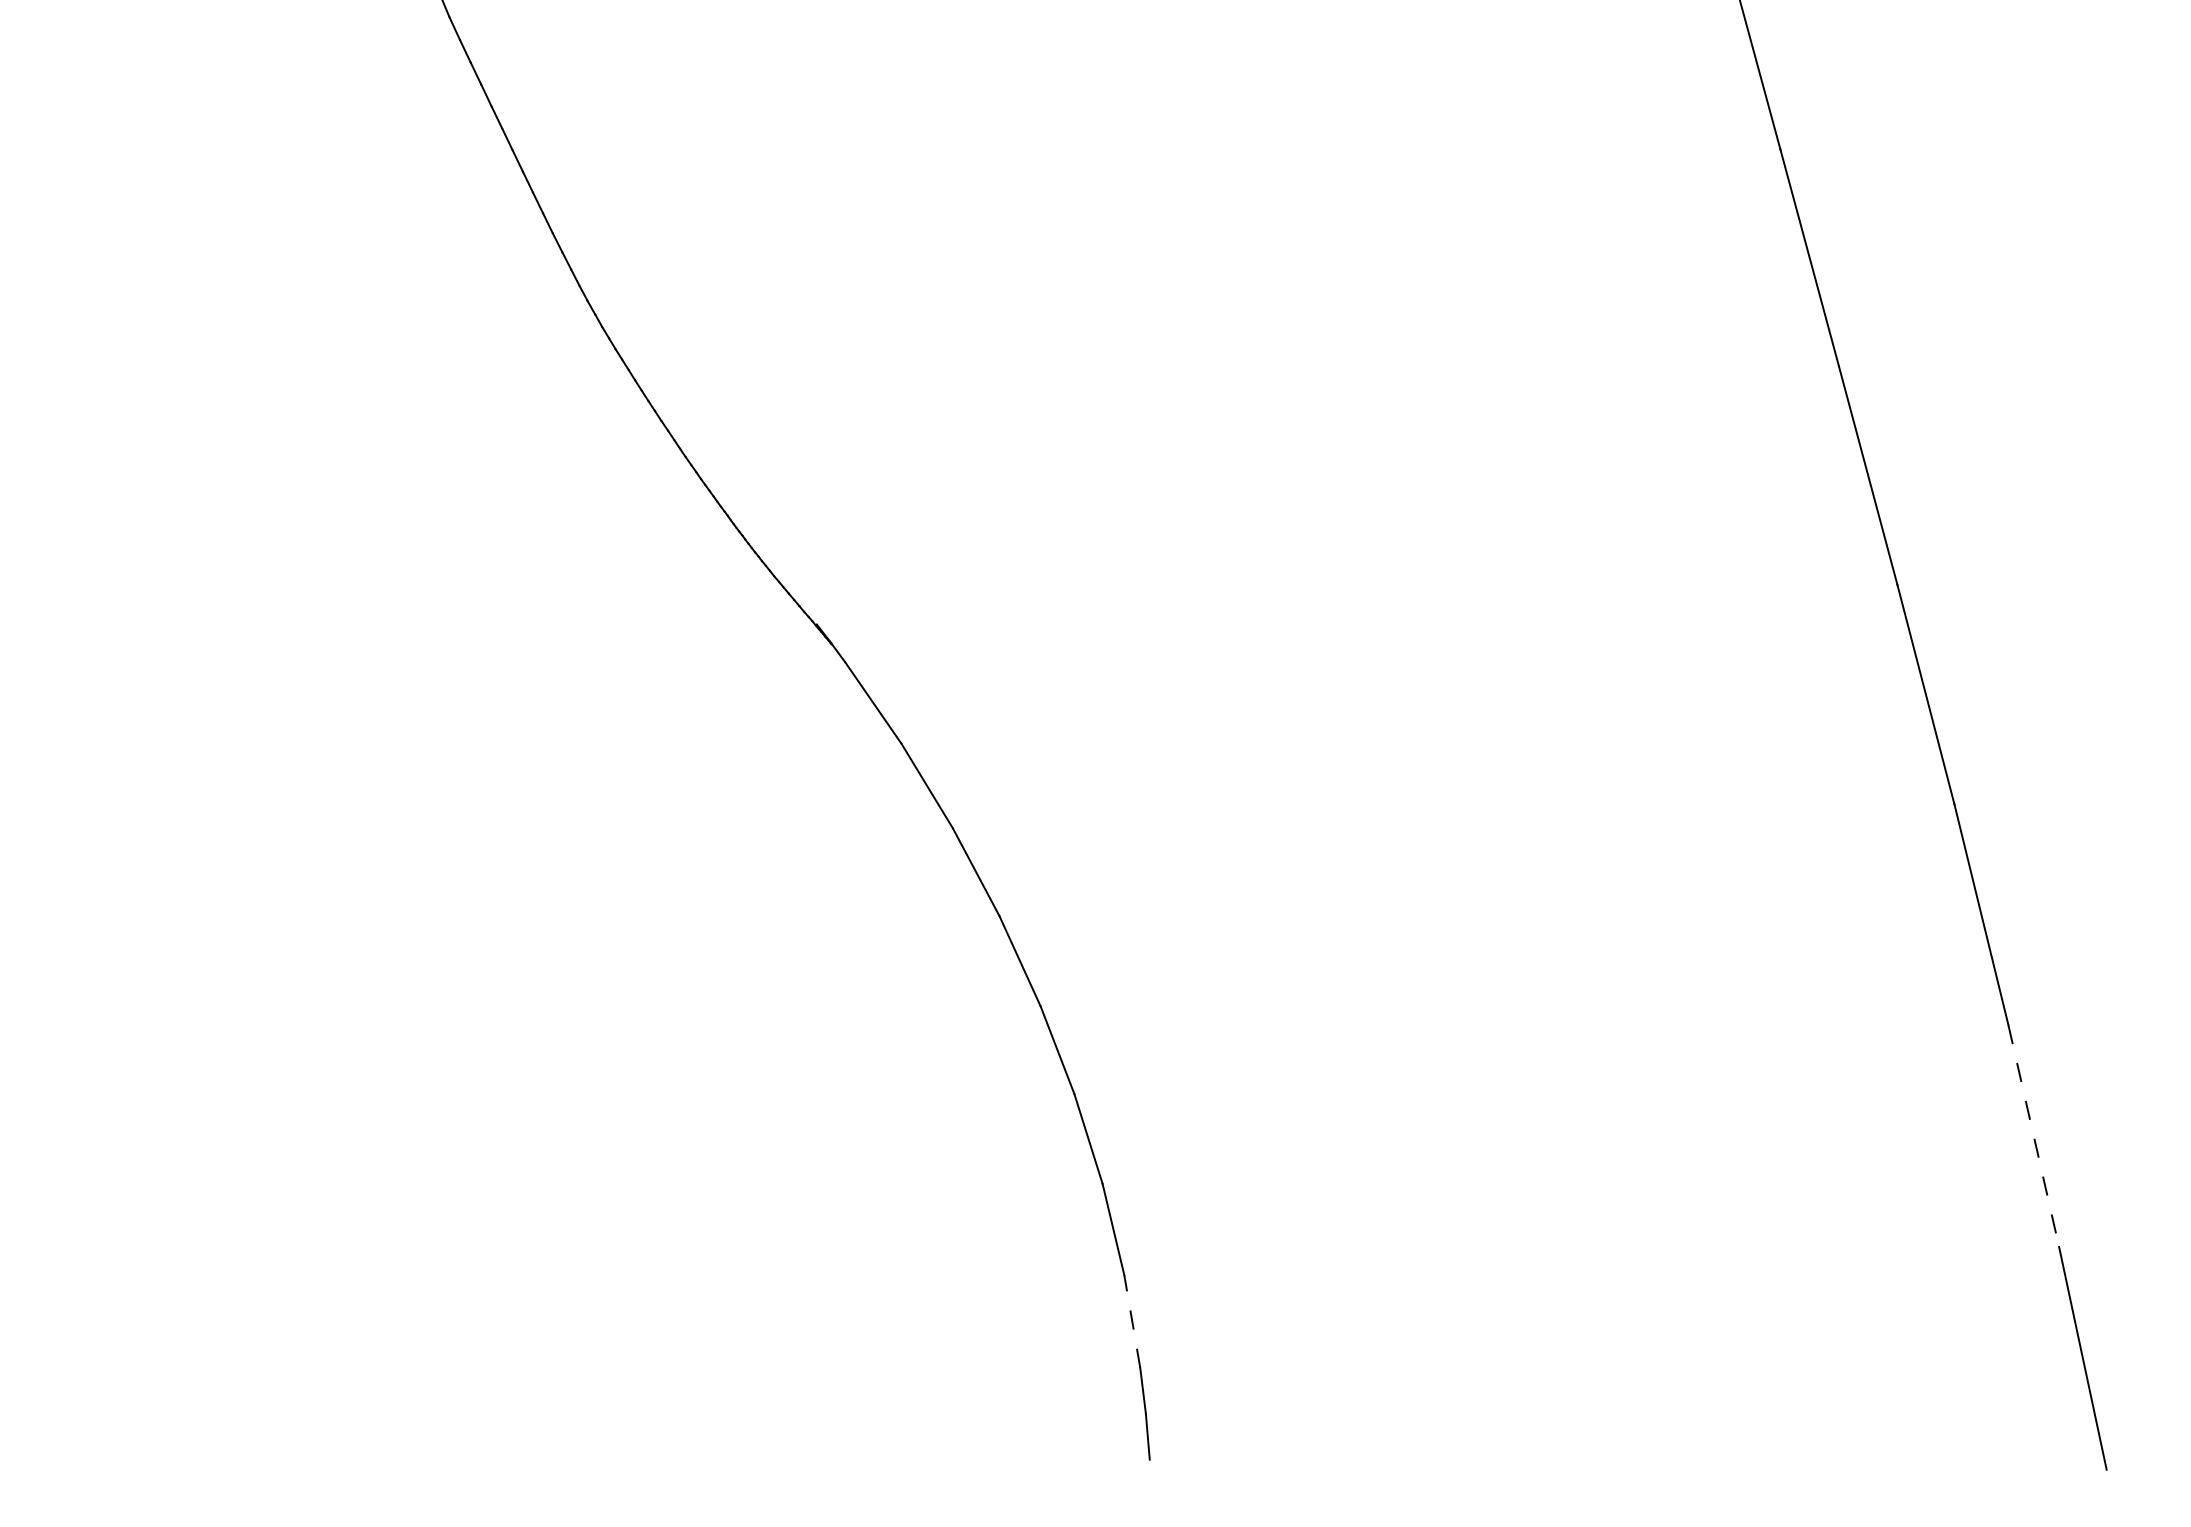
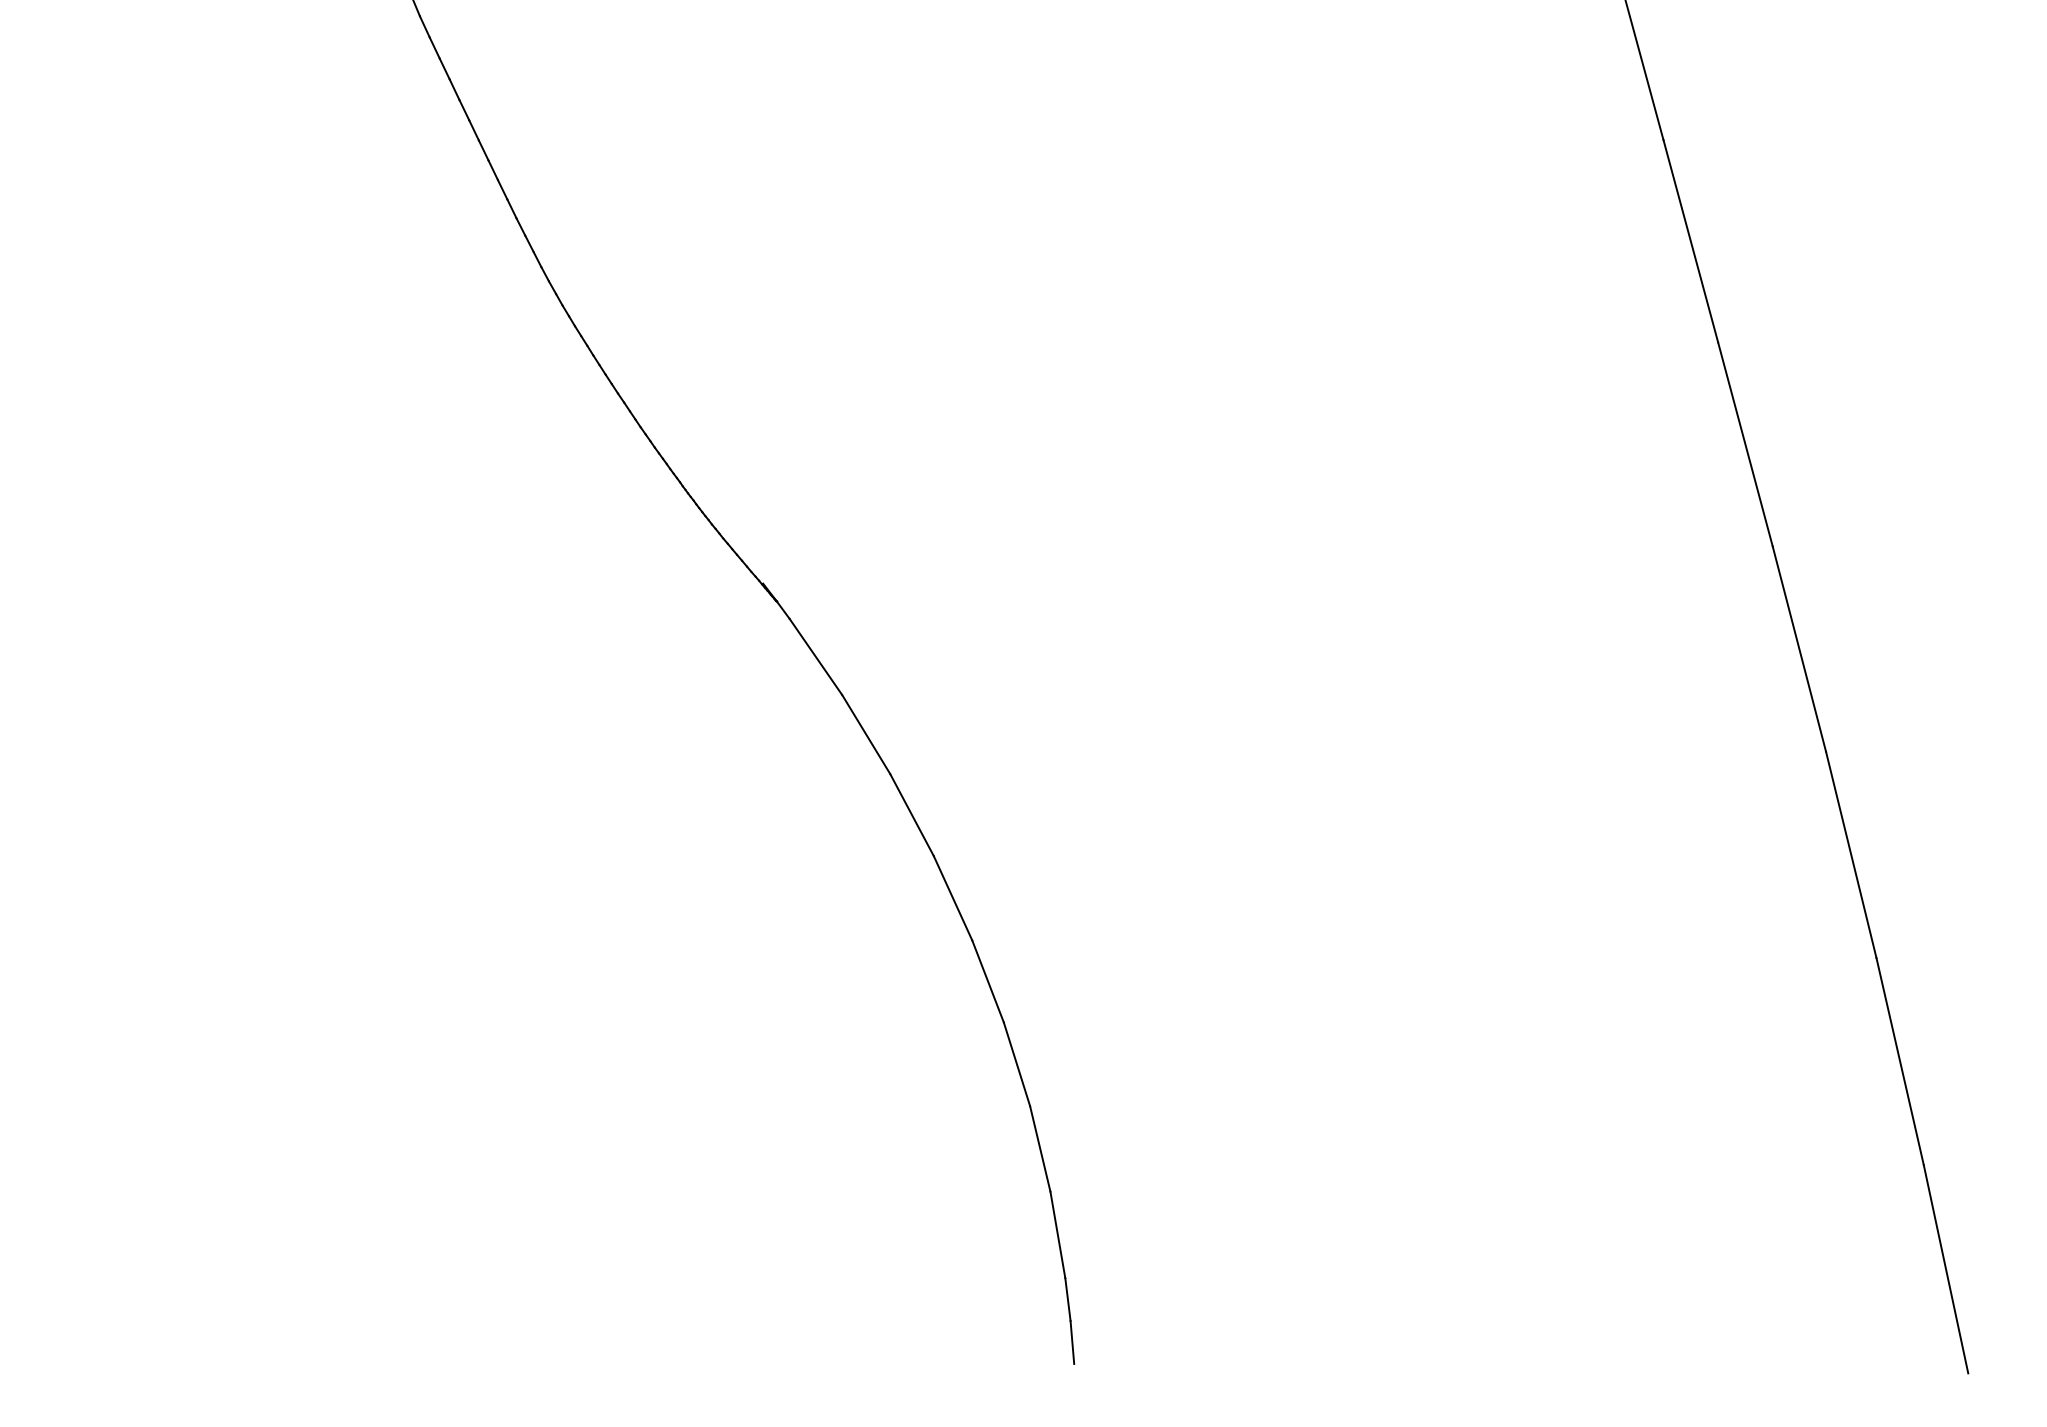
line: (2034, 1137) -> (1900, 1062), dashed -> solid
line: (1131, 1321) -> (1057, 1234), dashed -> solid

